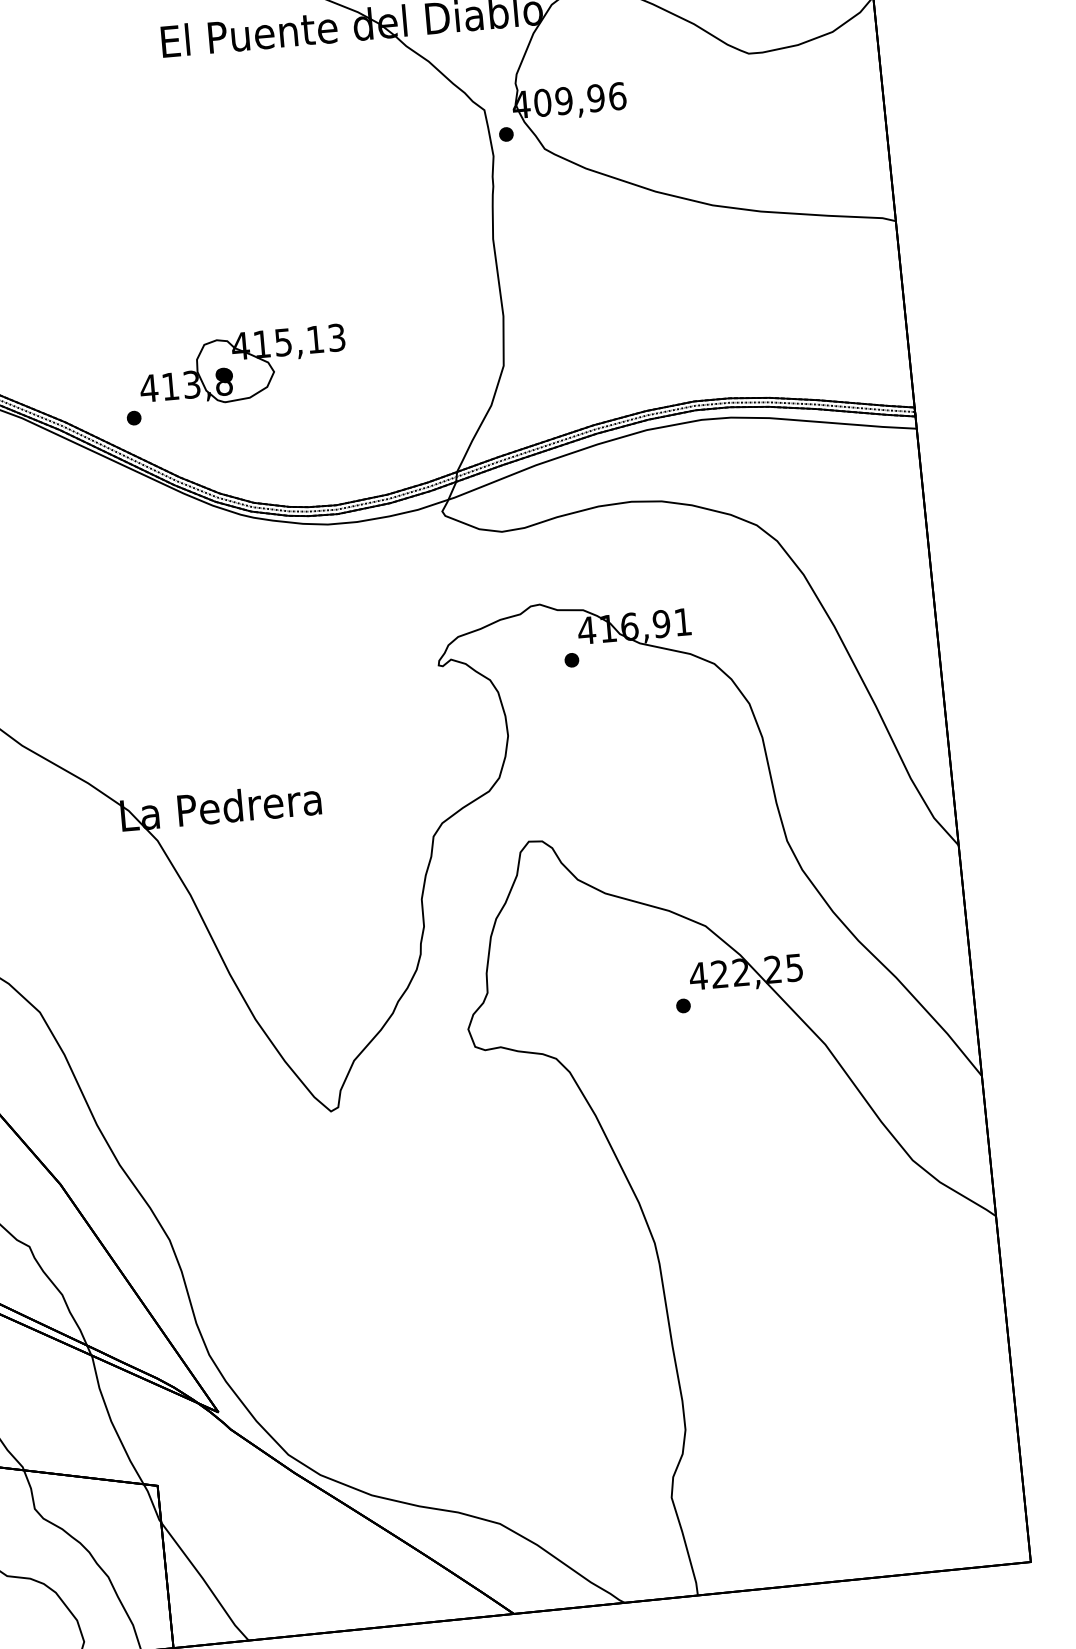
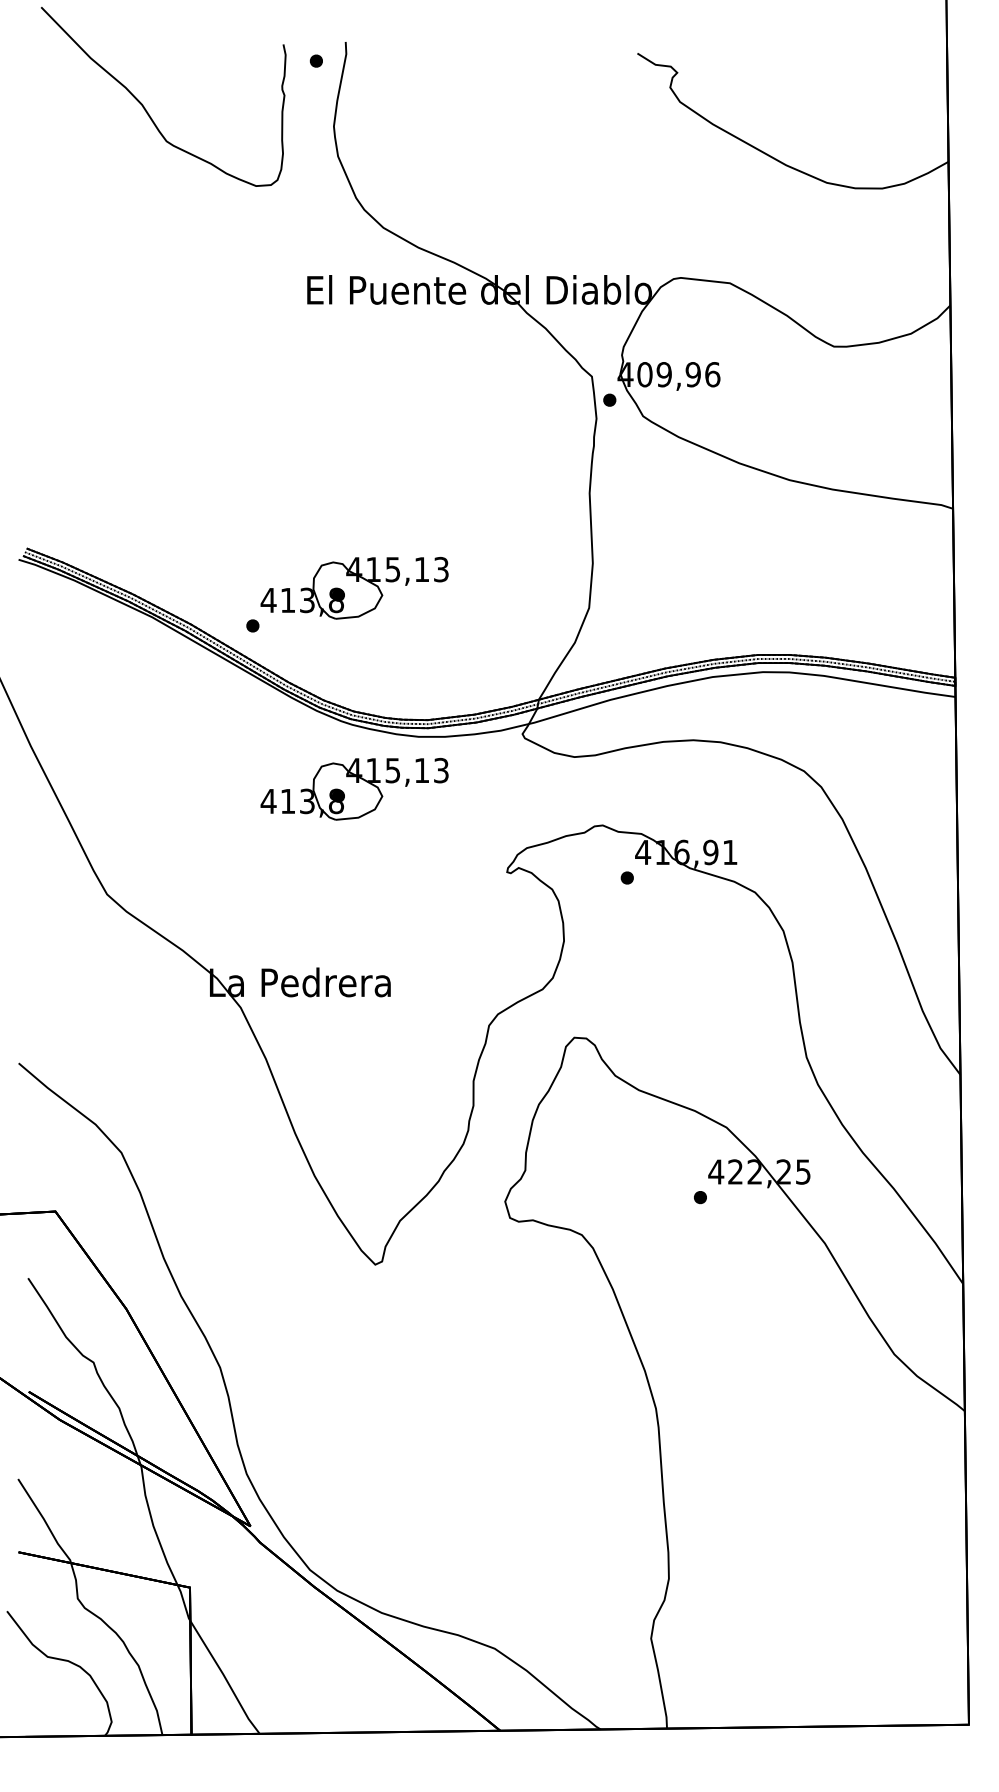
part: (262, 588) -> (354, 789), added

